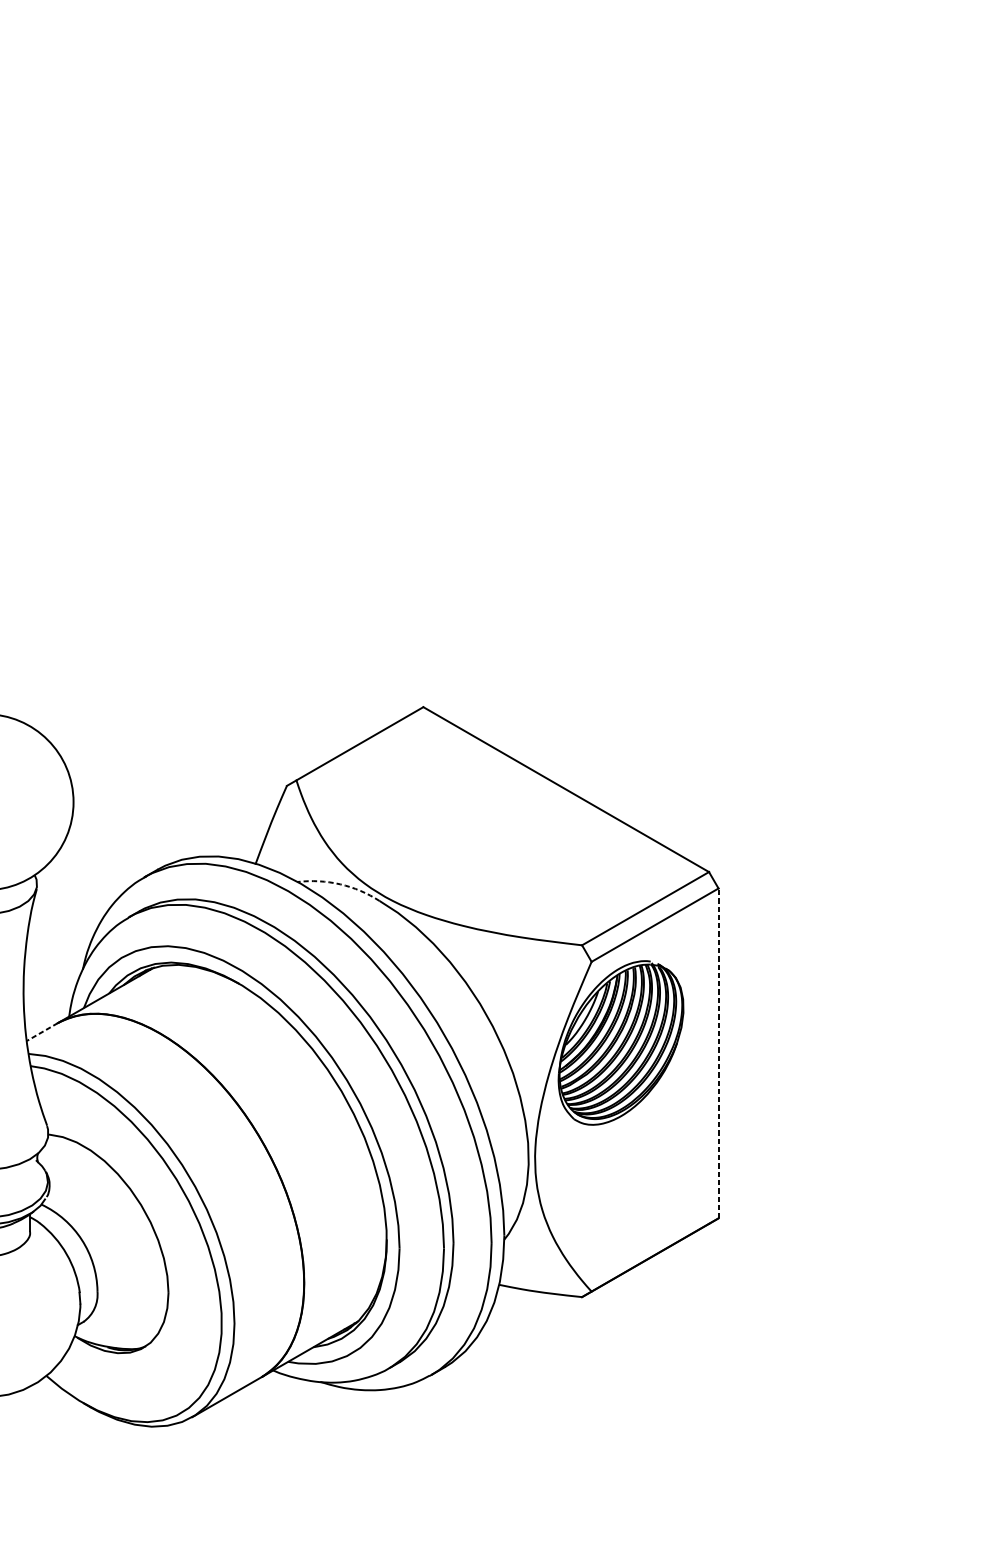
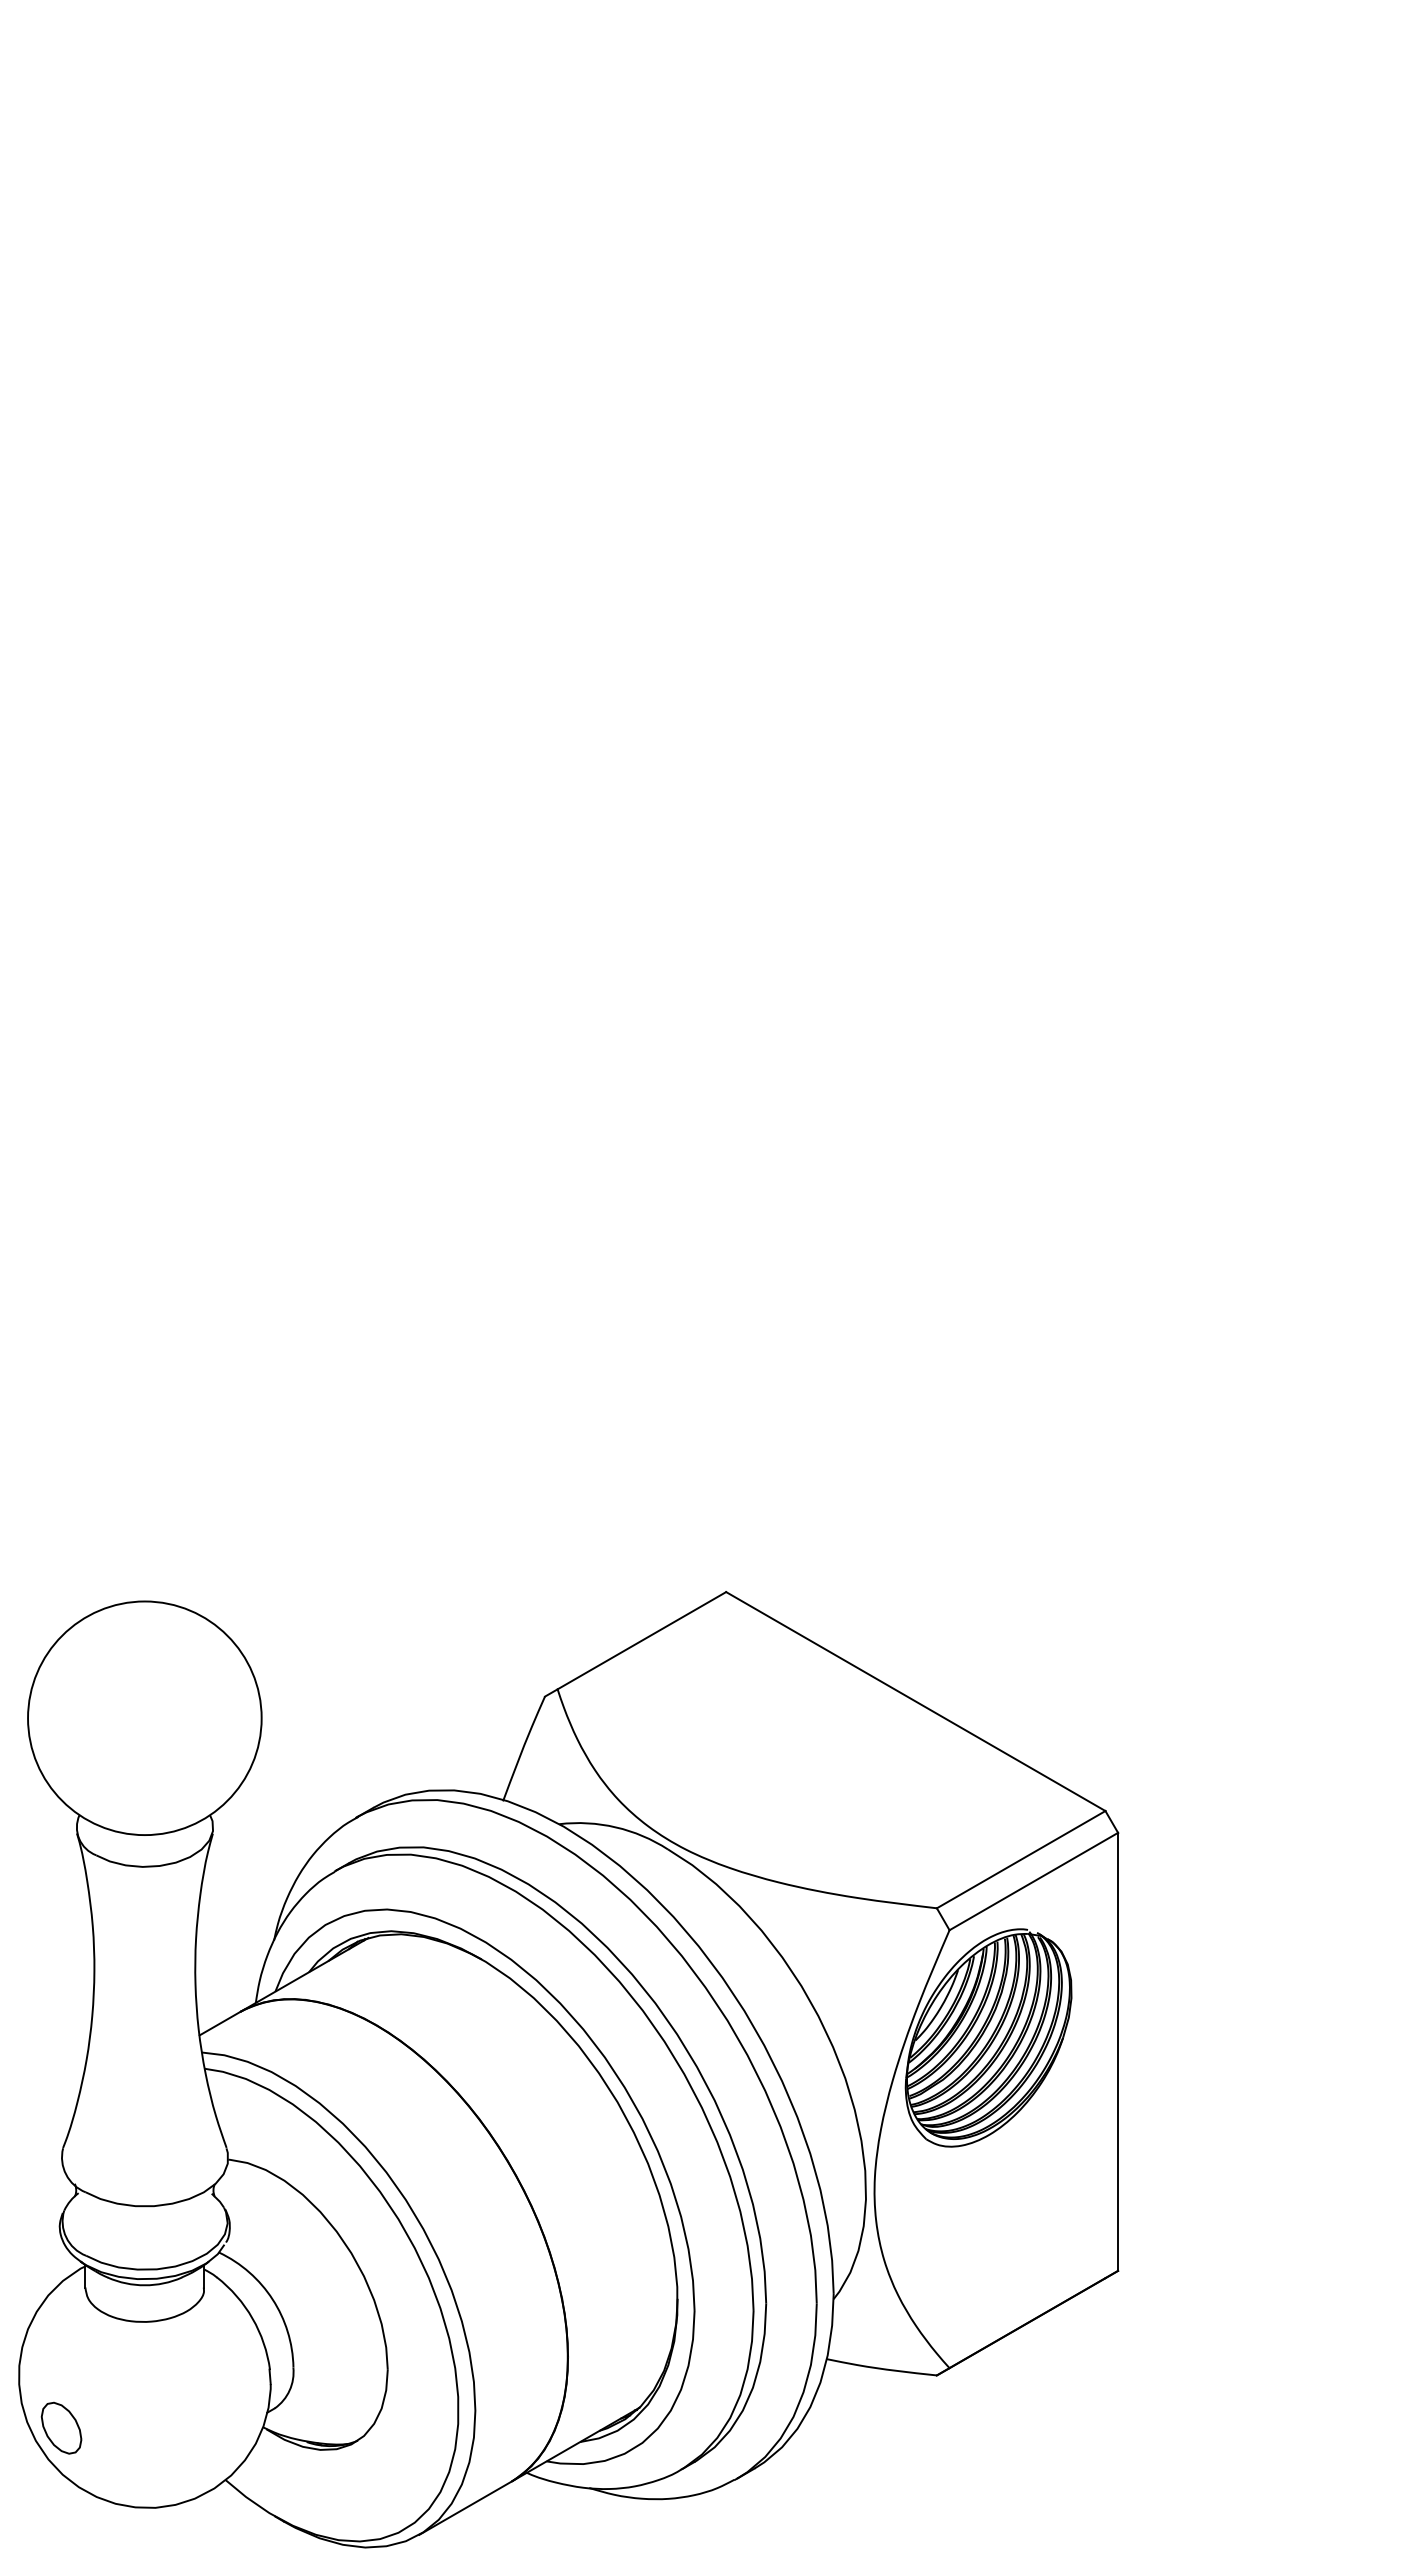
arc: (340, 884) -> (615, 1827), dashed -> solid
line: (42, 1032) -> (220, 2023), dashed -> solid
line: (718, 1053) -> (1118, 2051), dashed -> solid

